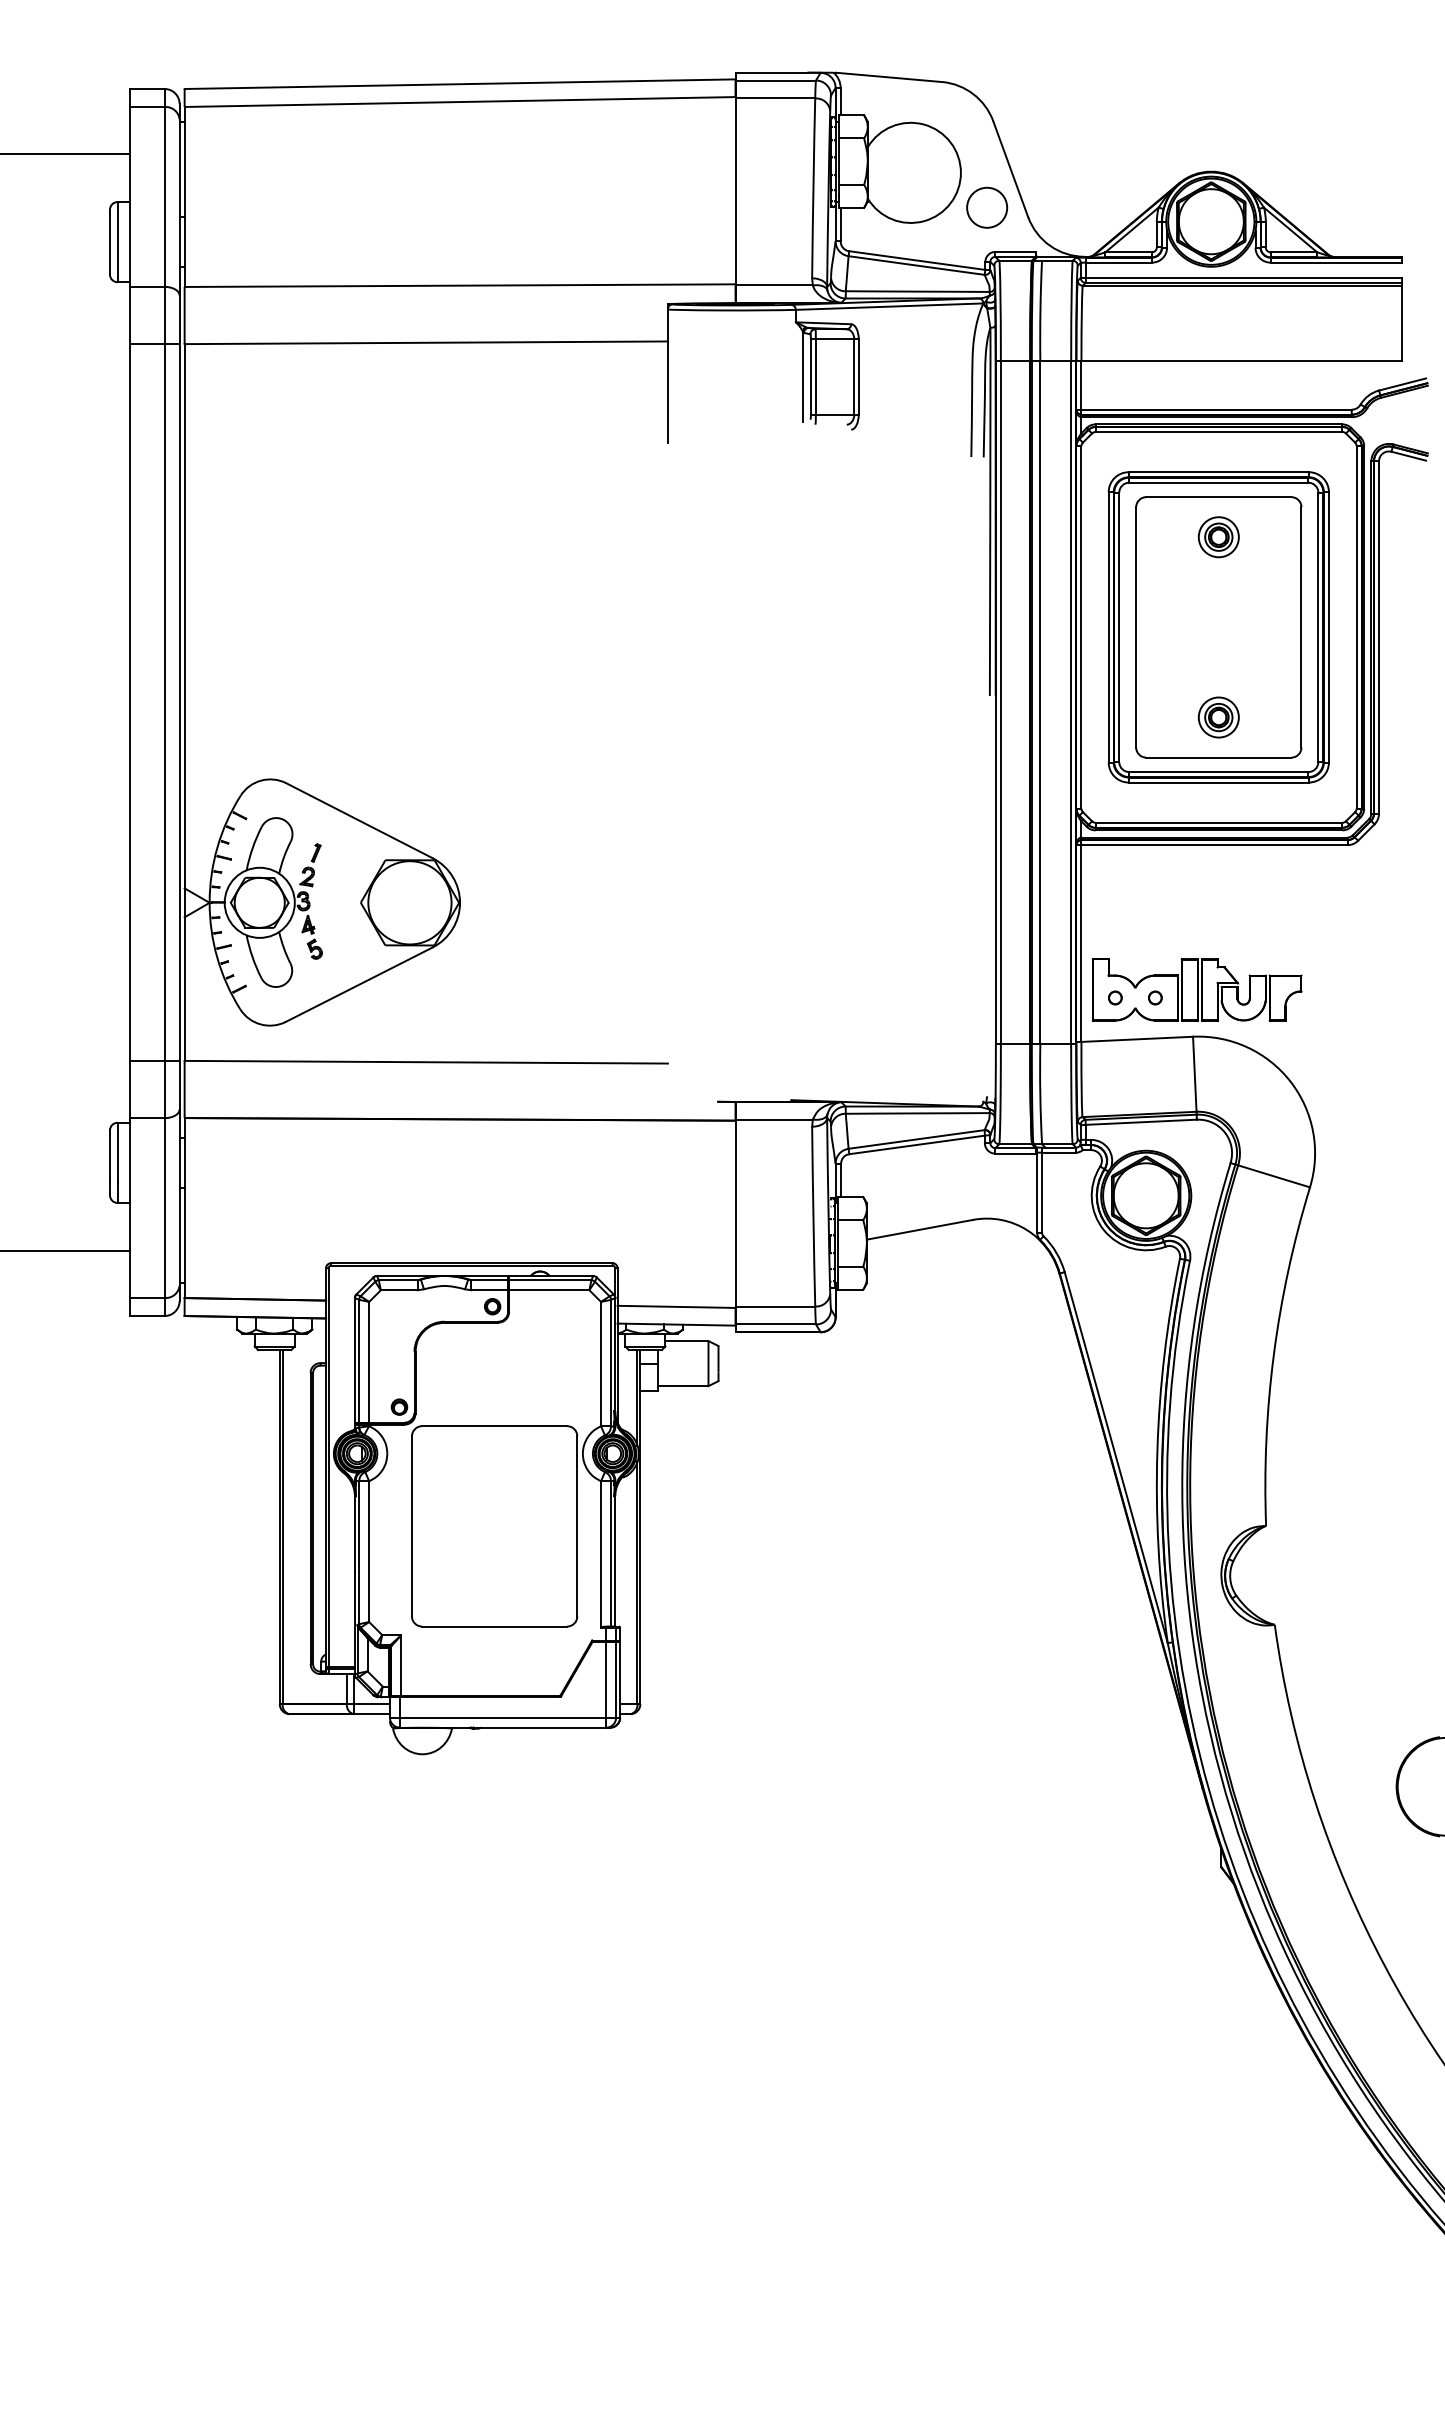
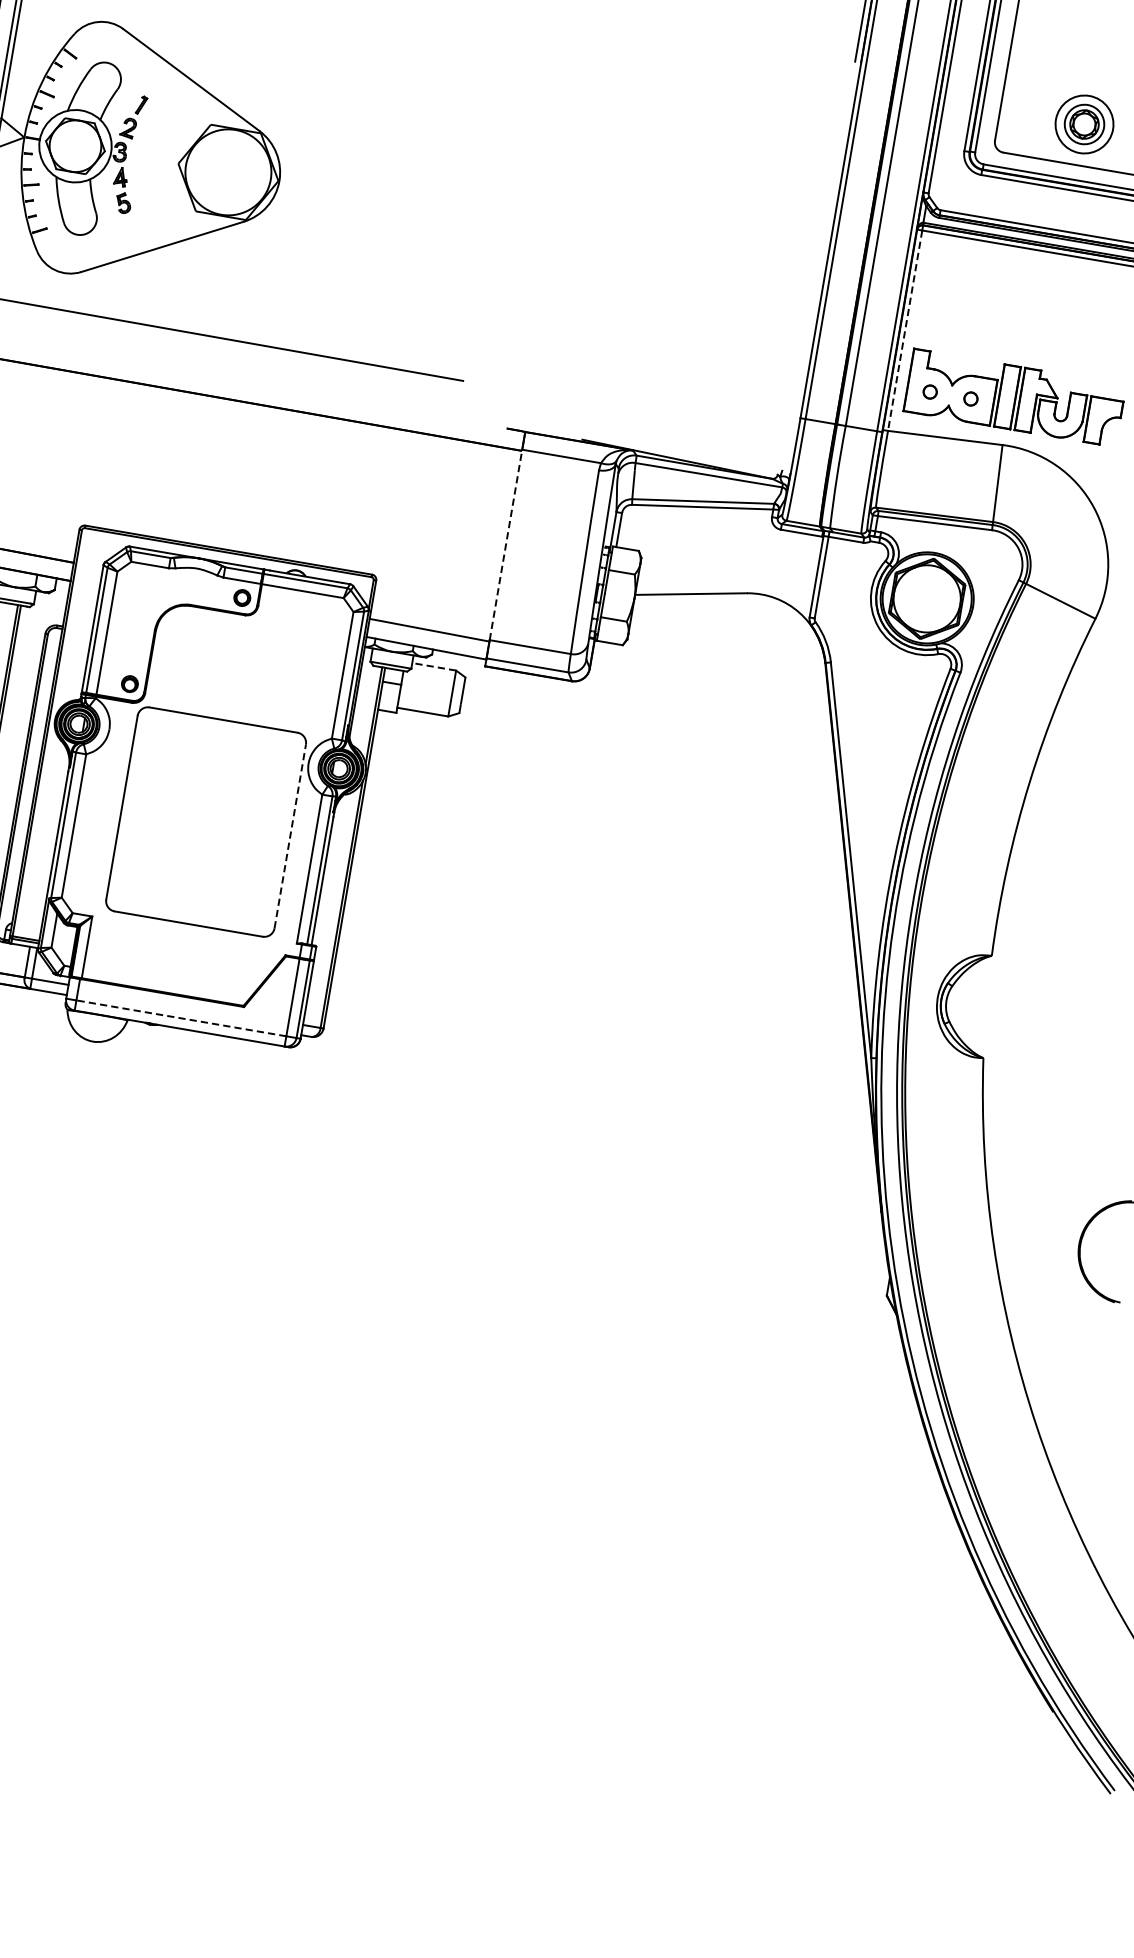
part: (1218, 717) -> (1084, 124), size x1.4
line: (1081, 944) -> (905, 331), solid -> dashed
line: (735, 1213) -> (505, 545), solid -> dashed
line: (686, 1341) -> (433, 667), solid -> dashed
line: (577, 1525) -> (290, 835), solid -> dashed
line: (502, 1717) -> (180, 1018), solid -> dashed

